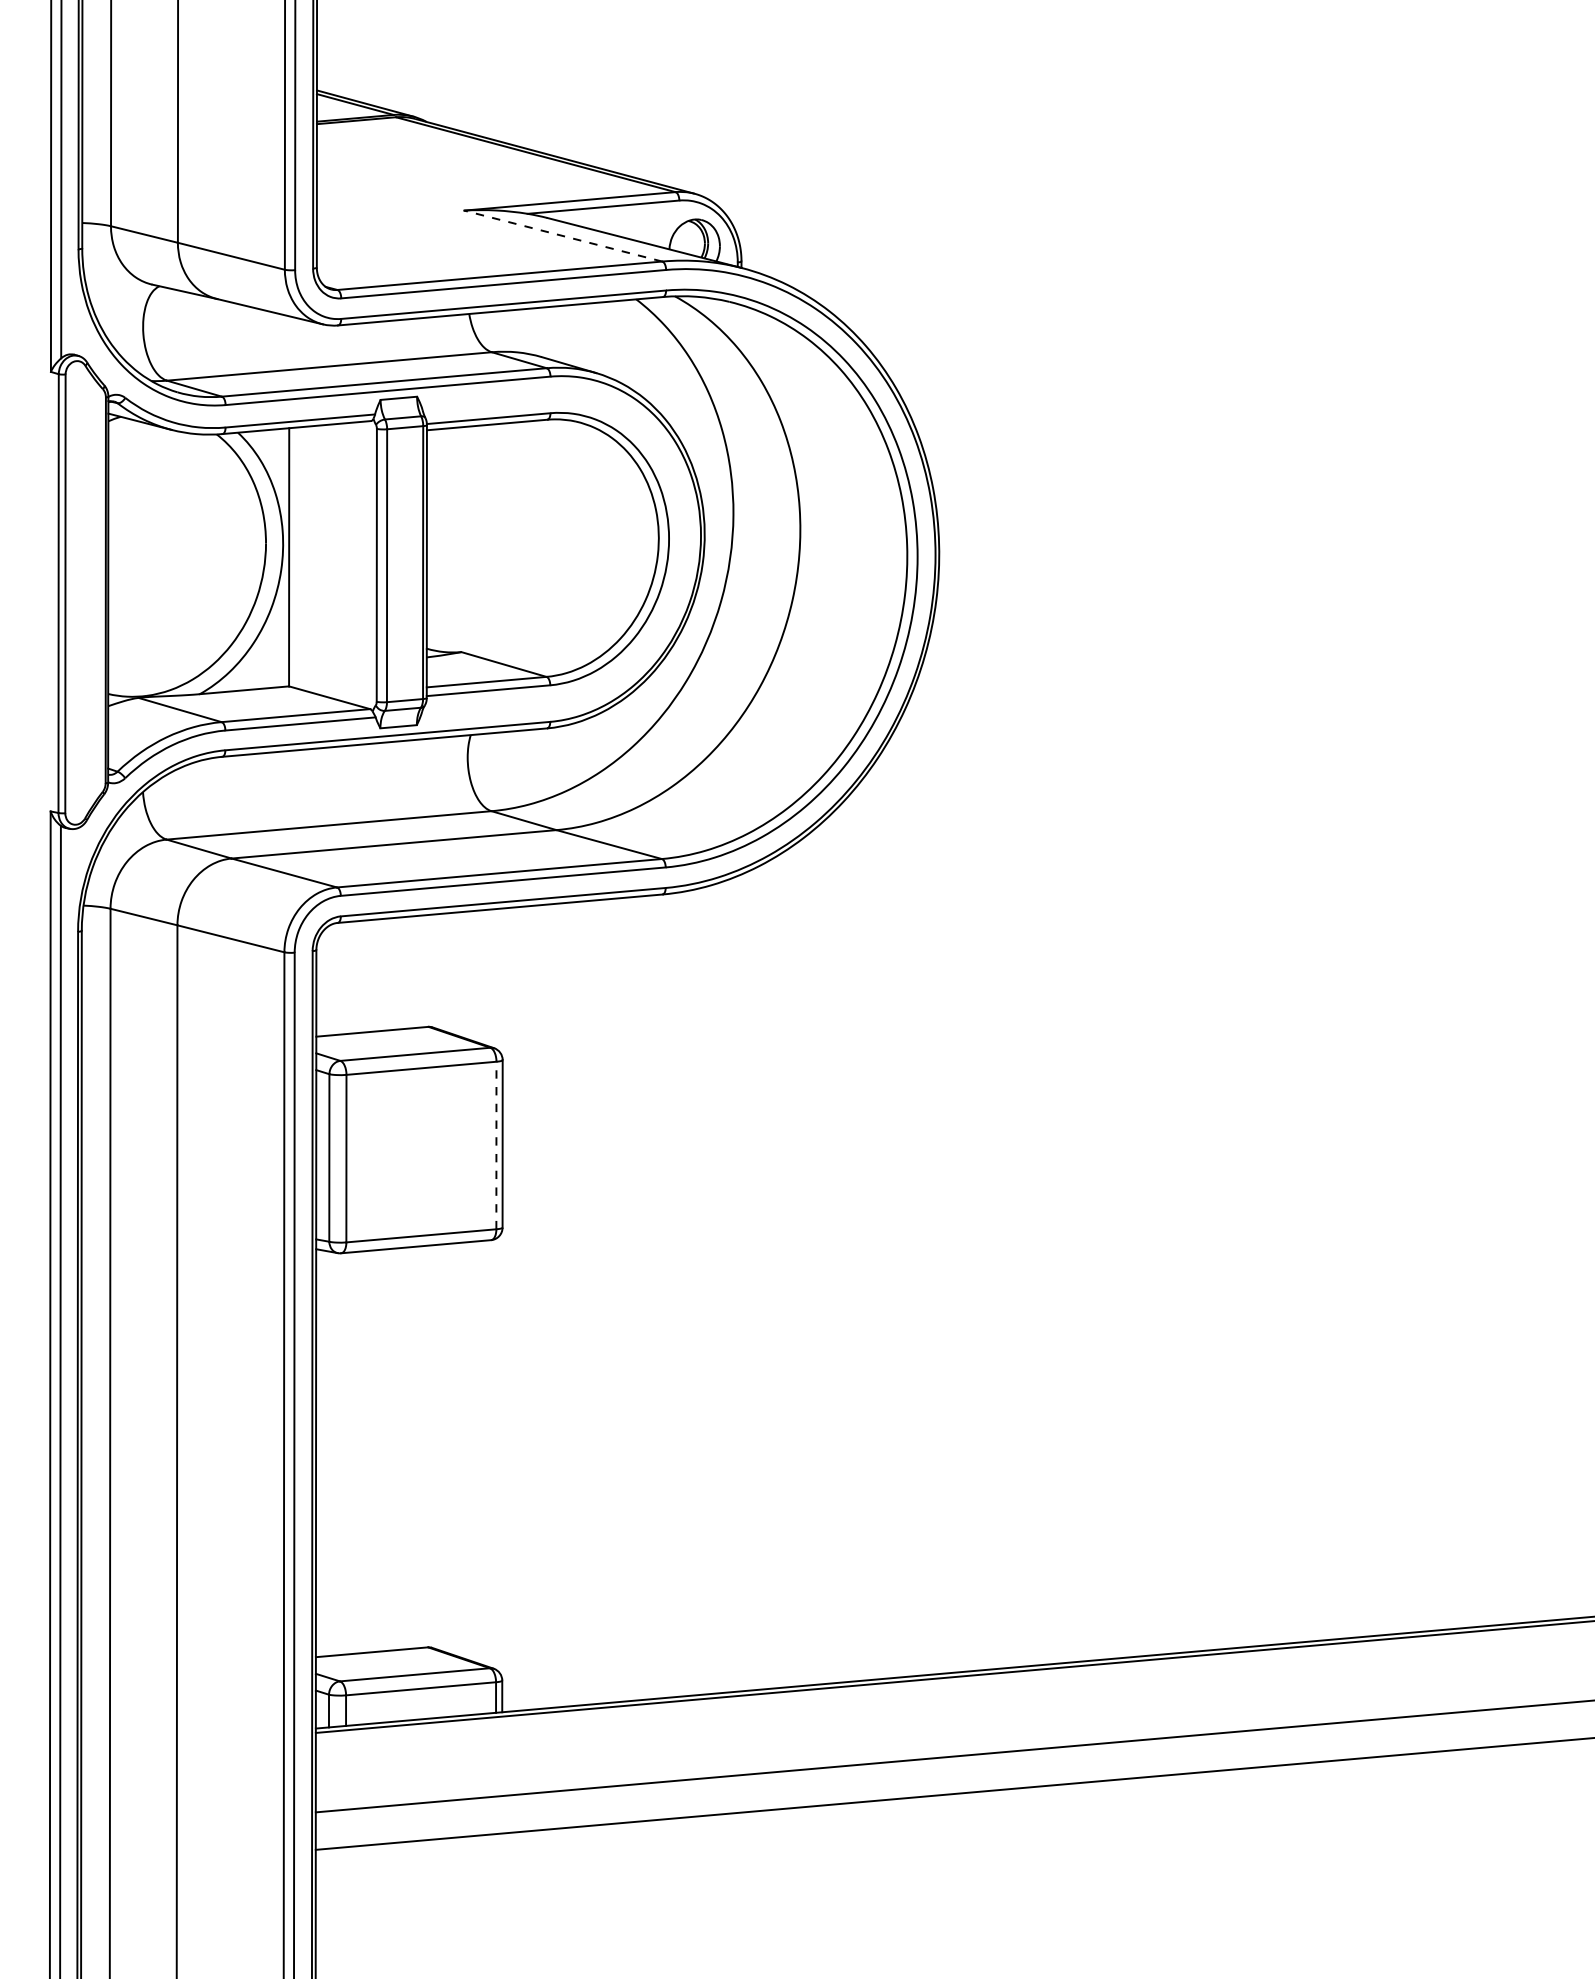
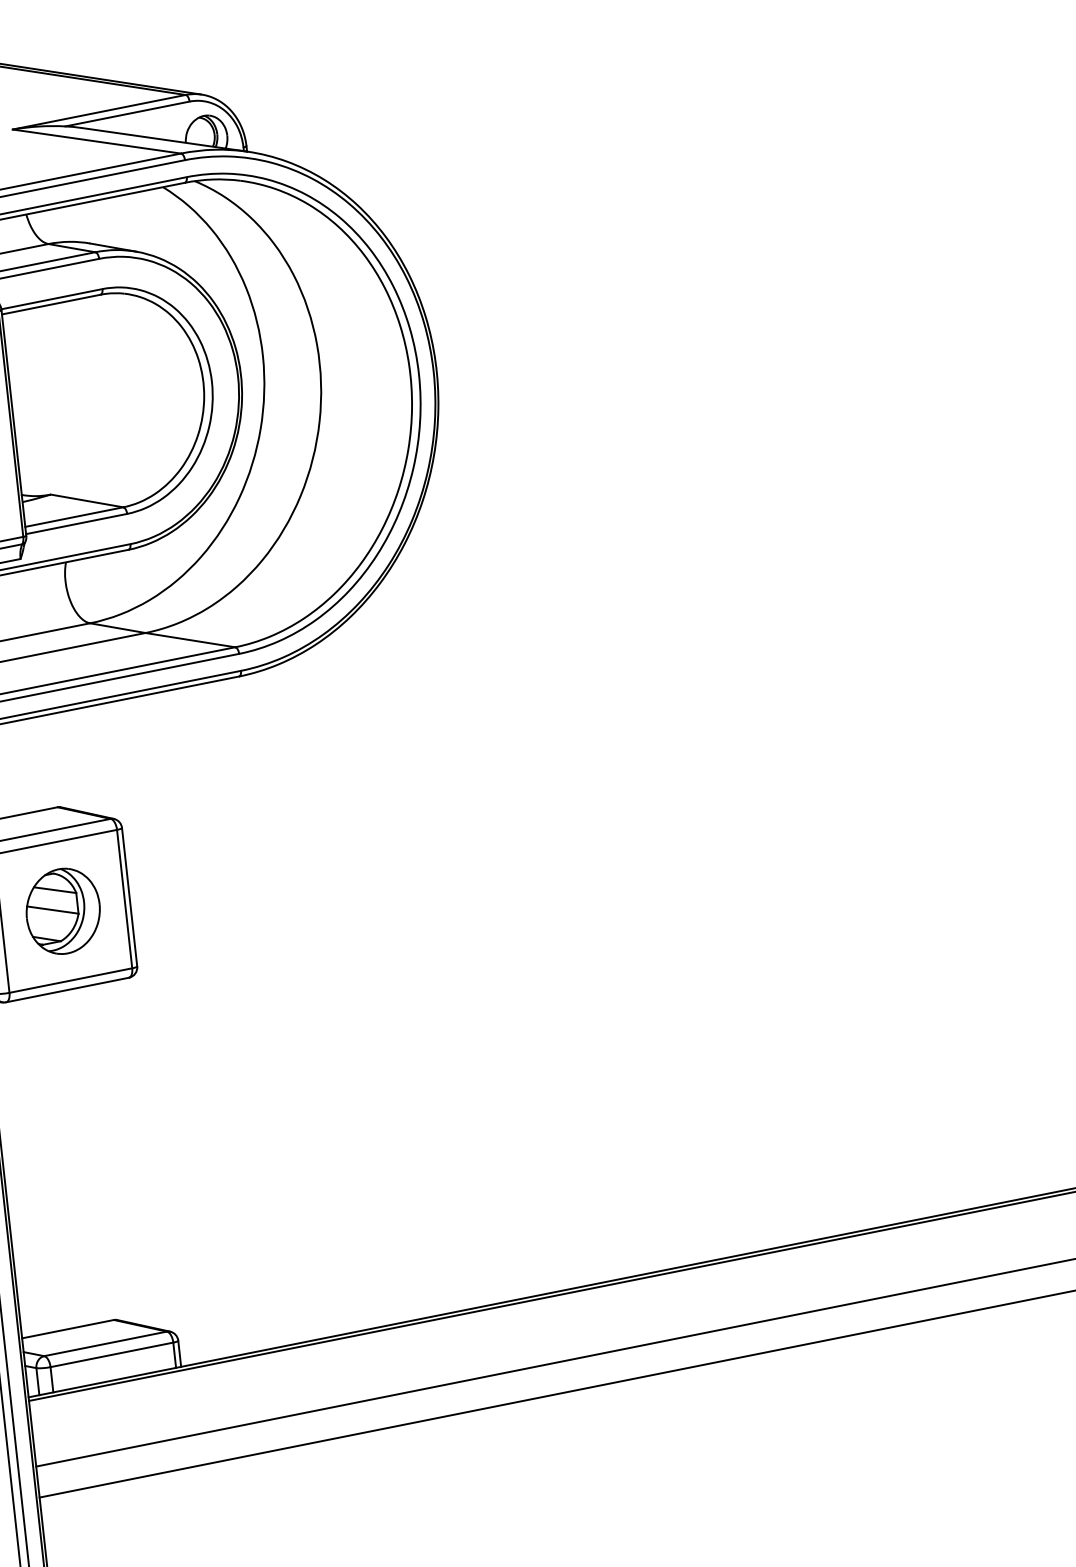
line: (562, 235) -> (96, 141), dashed -> solid
line: (496, 1145) -> (124, 899), dashed -> solid
part: (421, 1151) -> (63, 910), added

